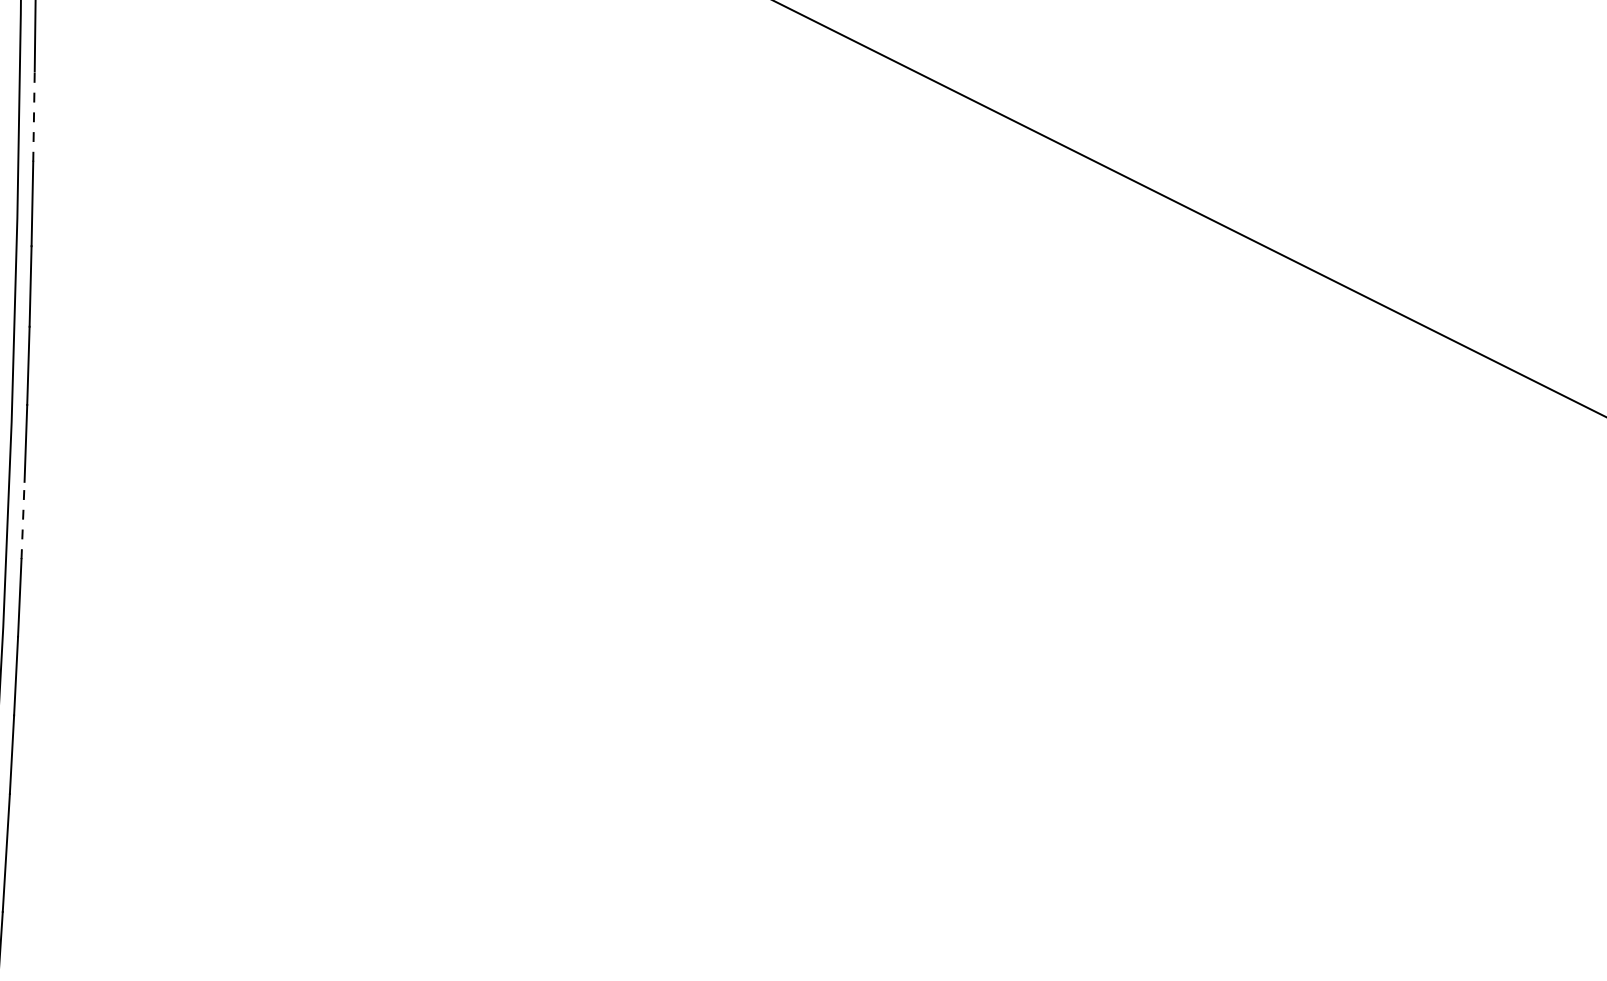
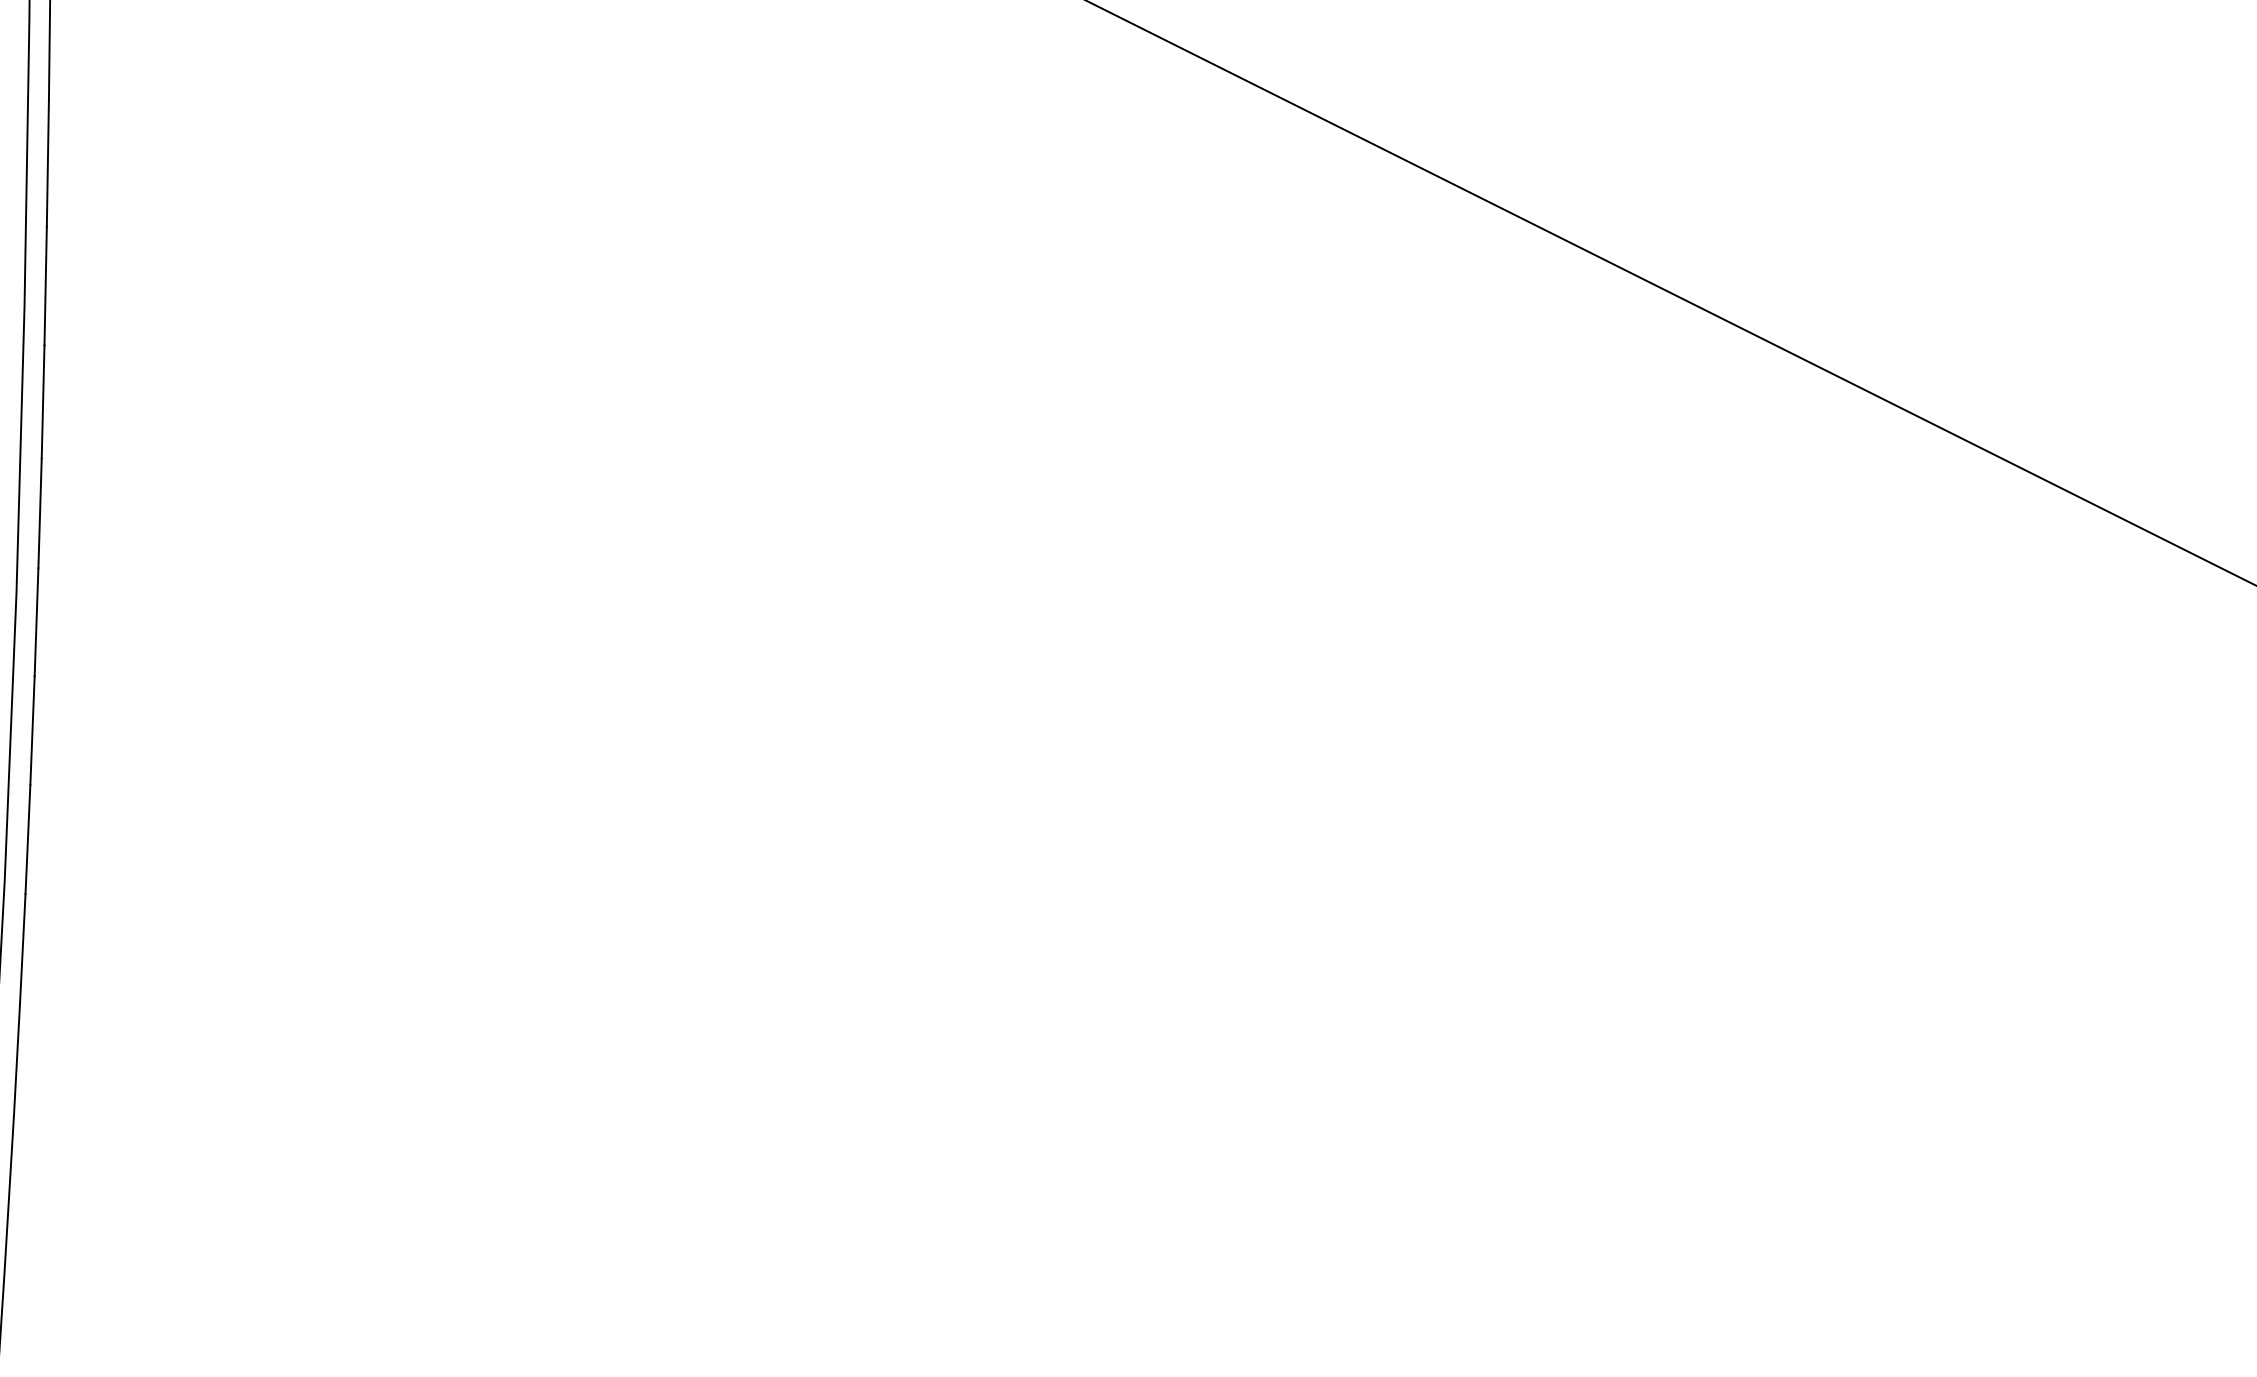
line: (33, 116) -> (47, 163), dashed -> solid
line: (23, 520) -> (32, 730), dashed -> solid

